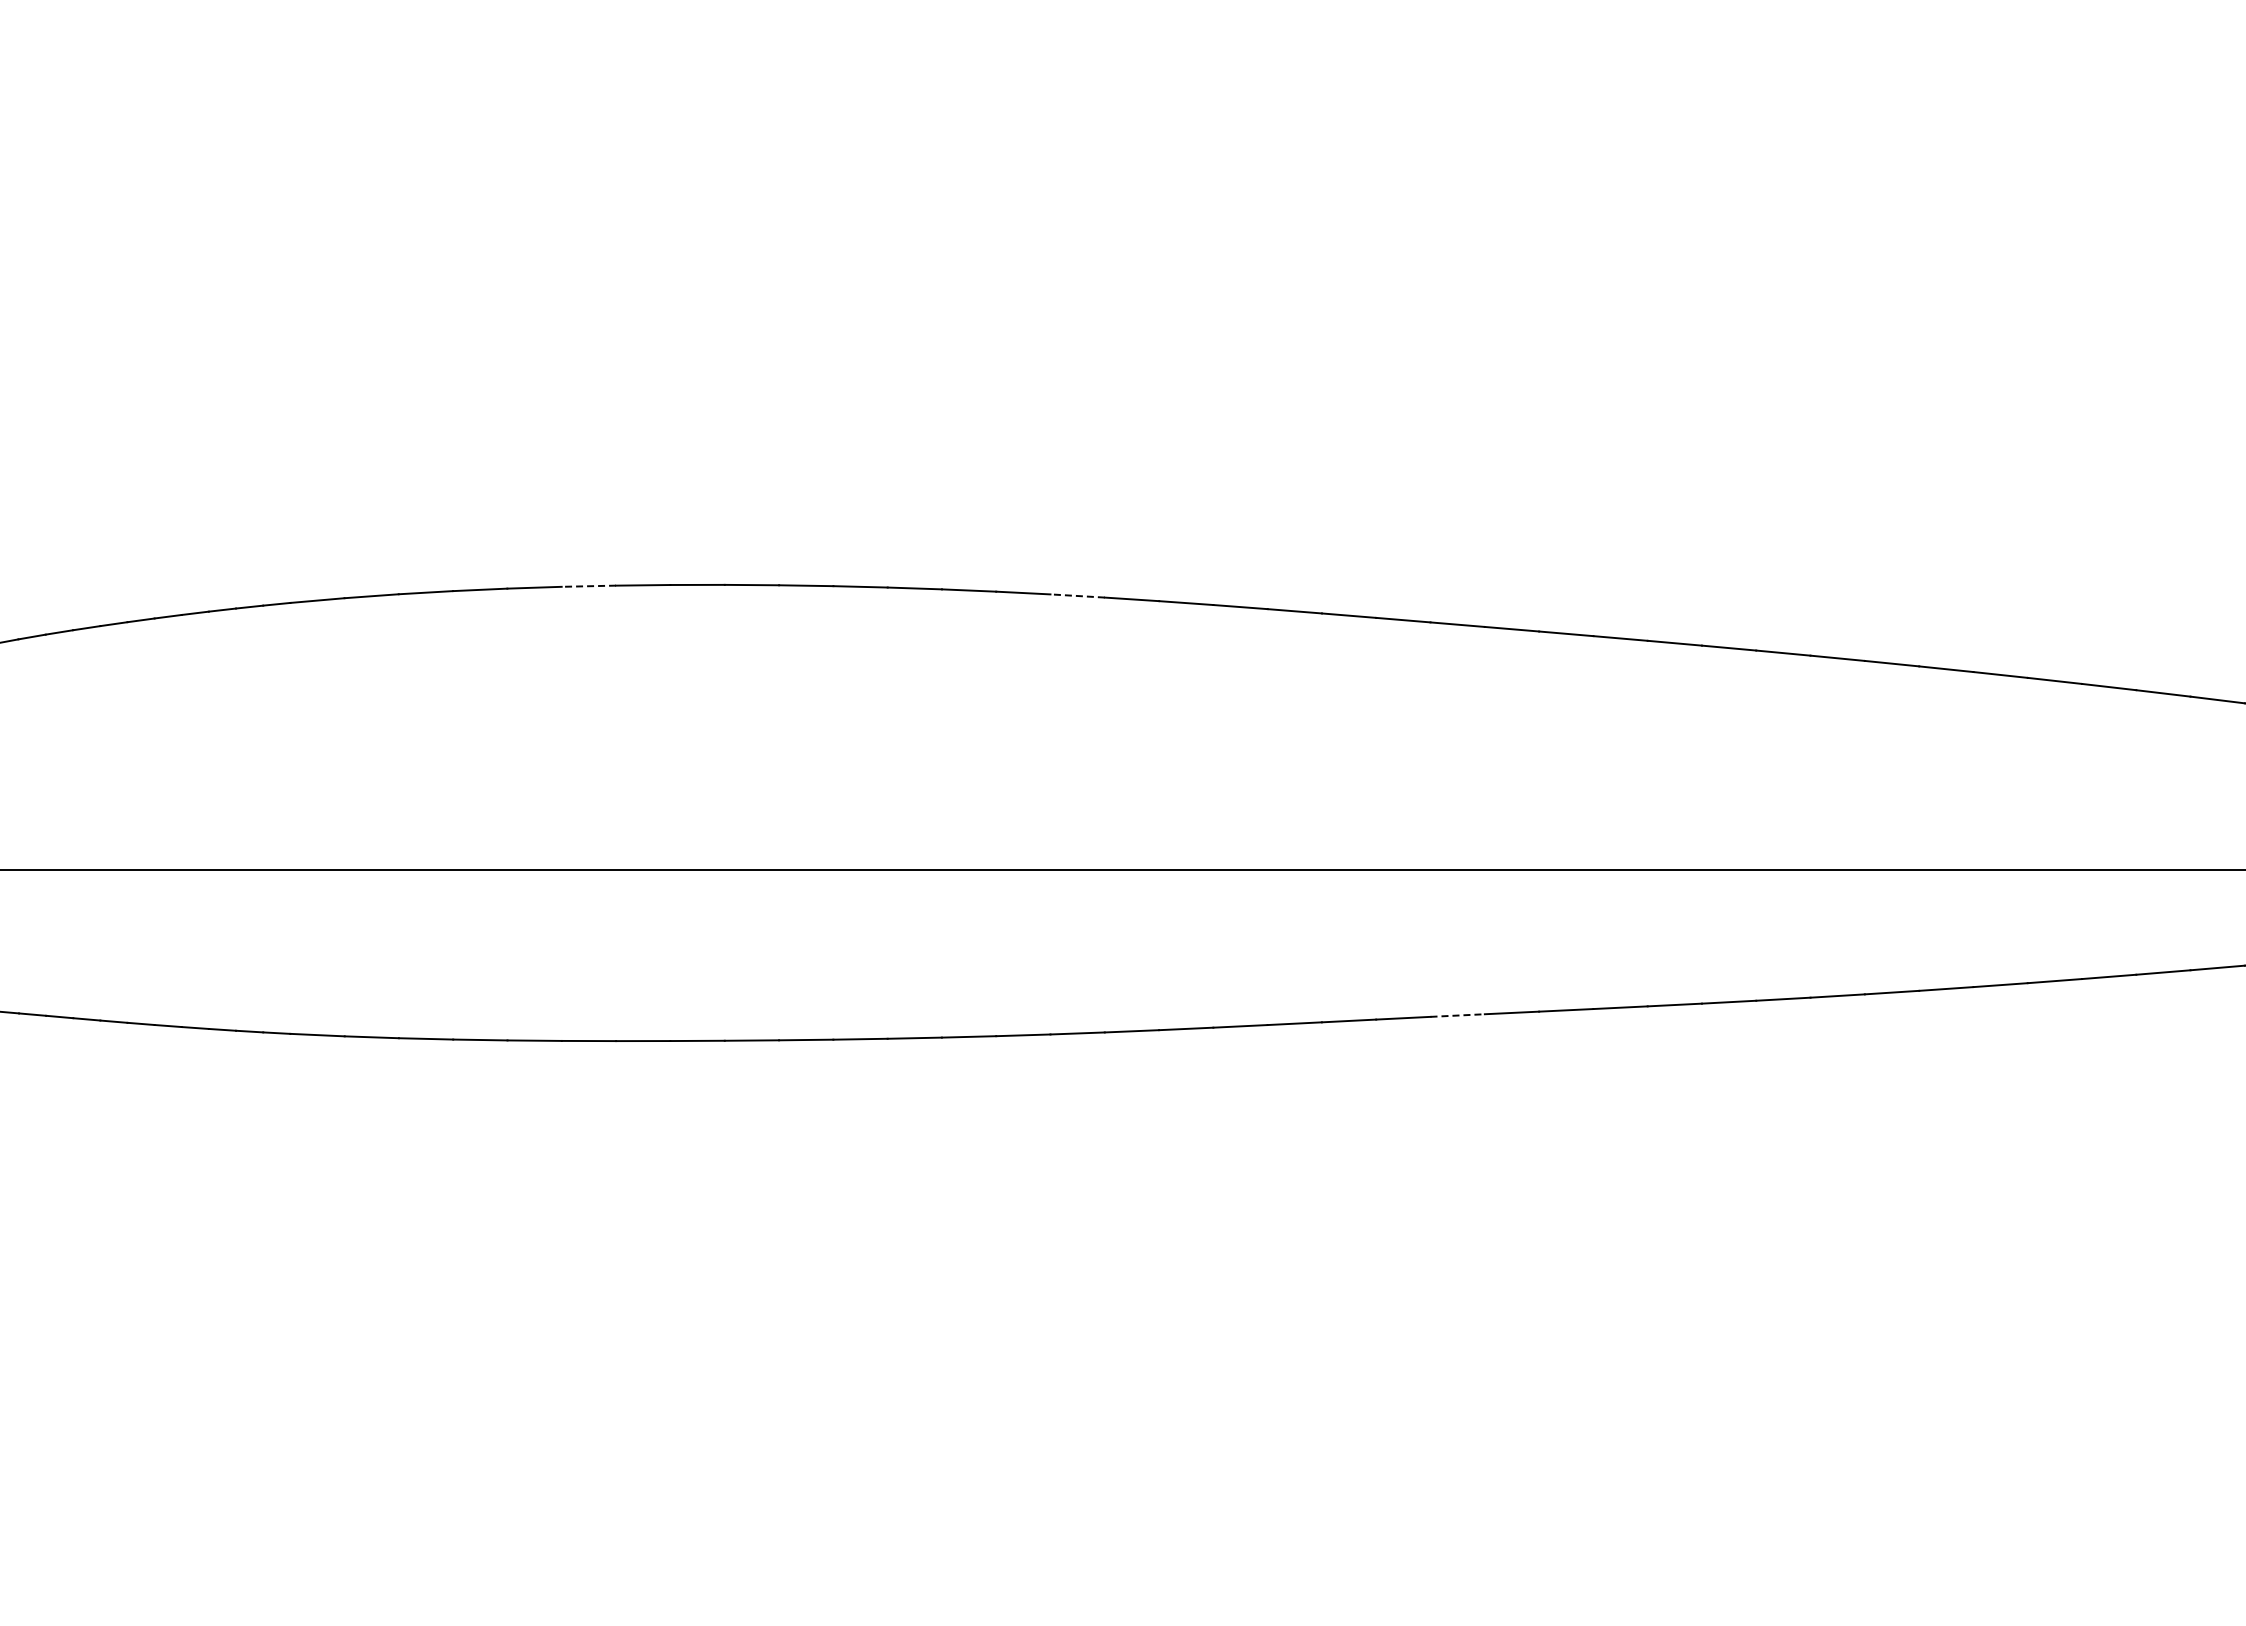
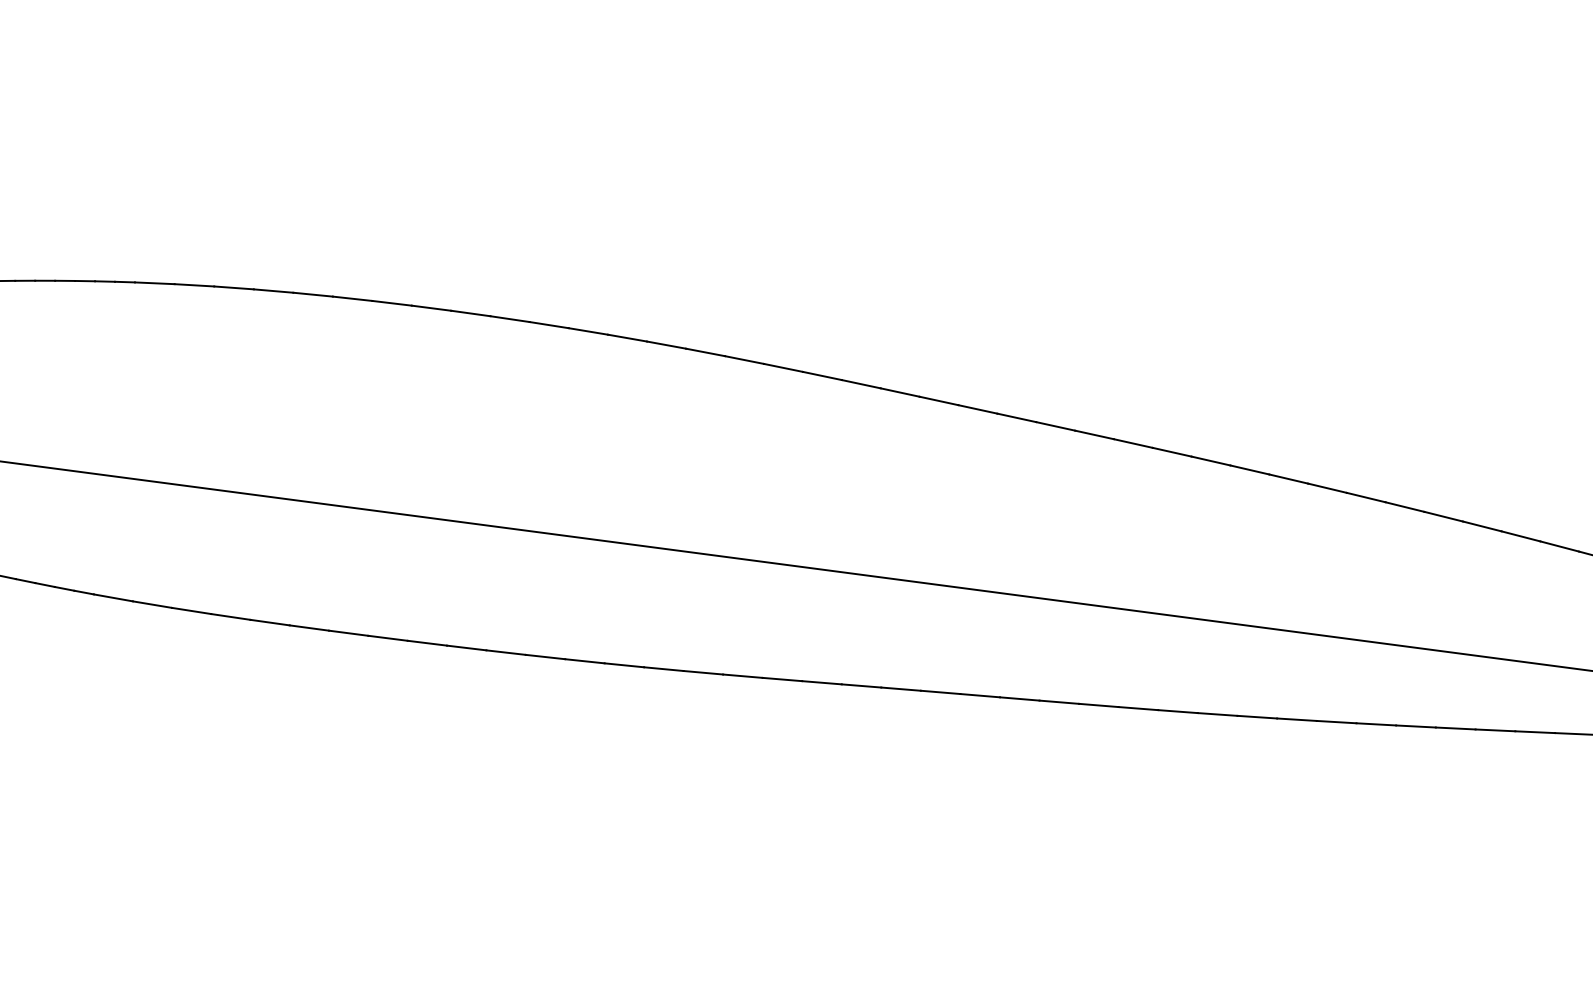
line: (588, 586) -> (352, 298), dashed -> solid
line: (1077, 595) -> (705, 352), dashed -> solid
line: (1458, 1015) -> (941, 692), dashed -> solid

